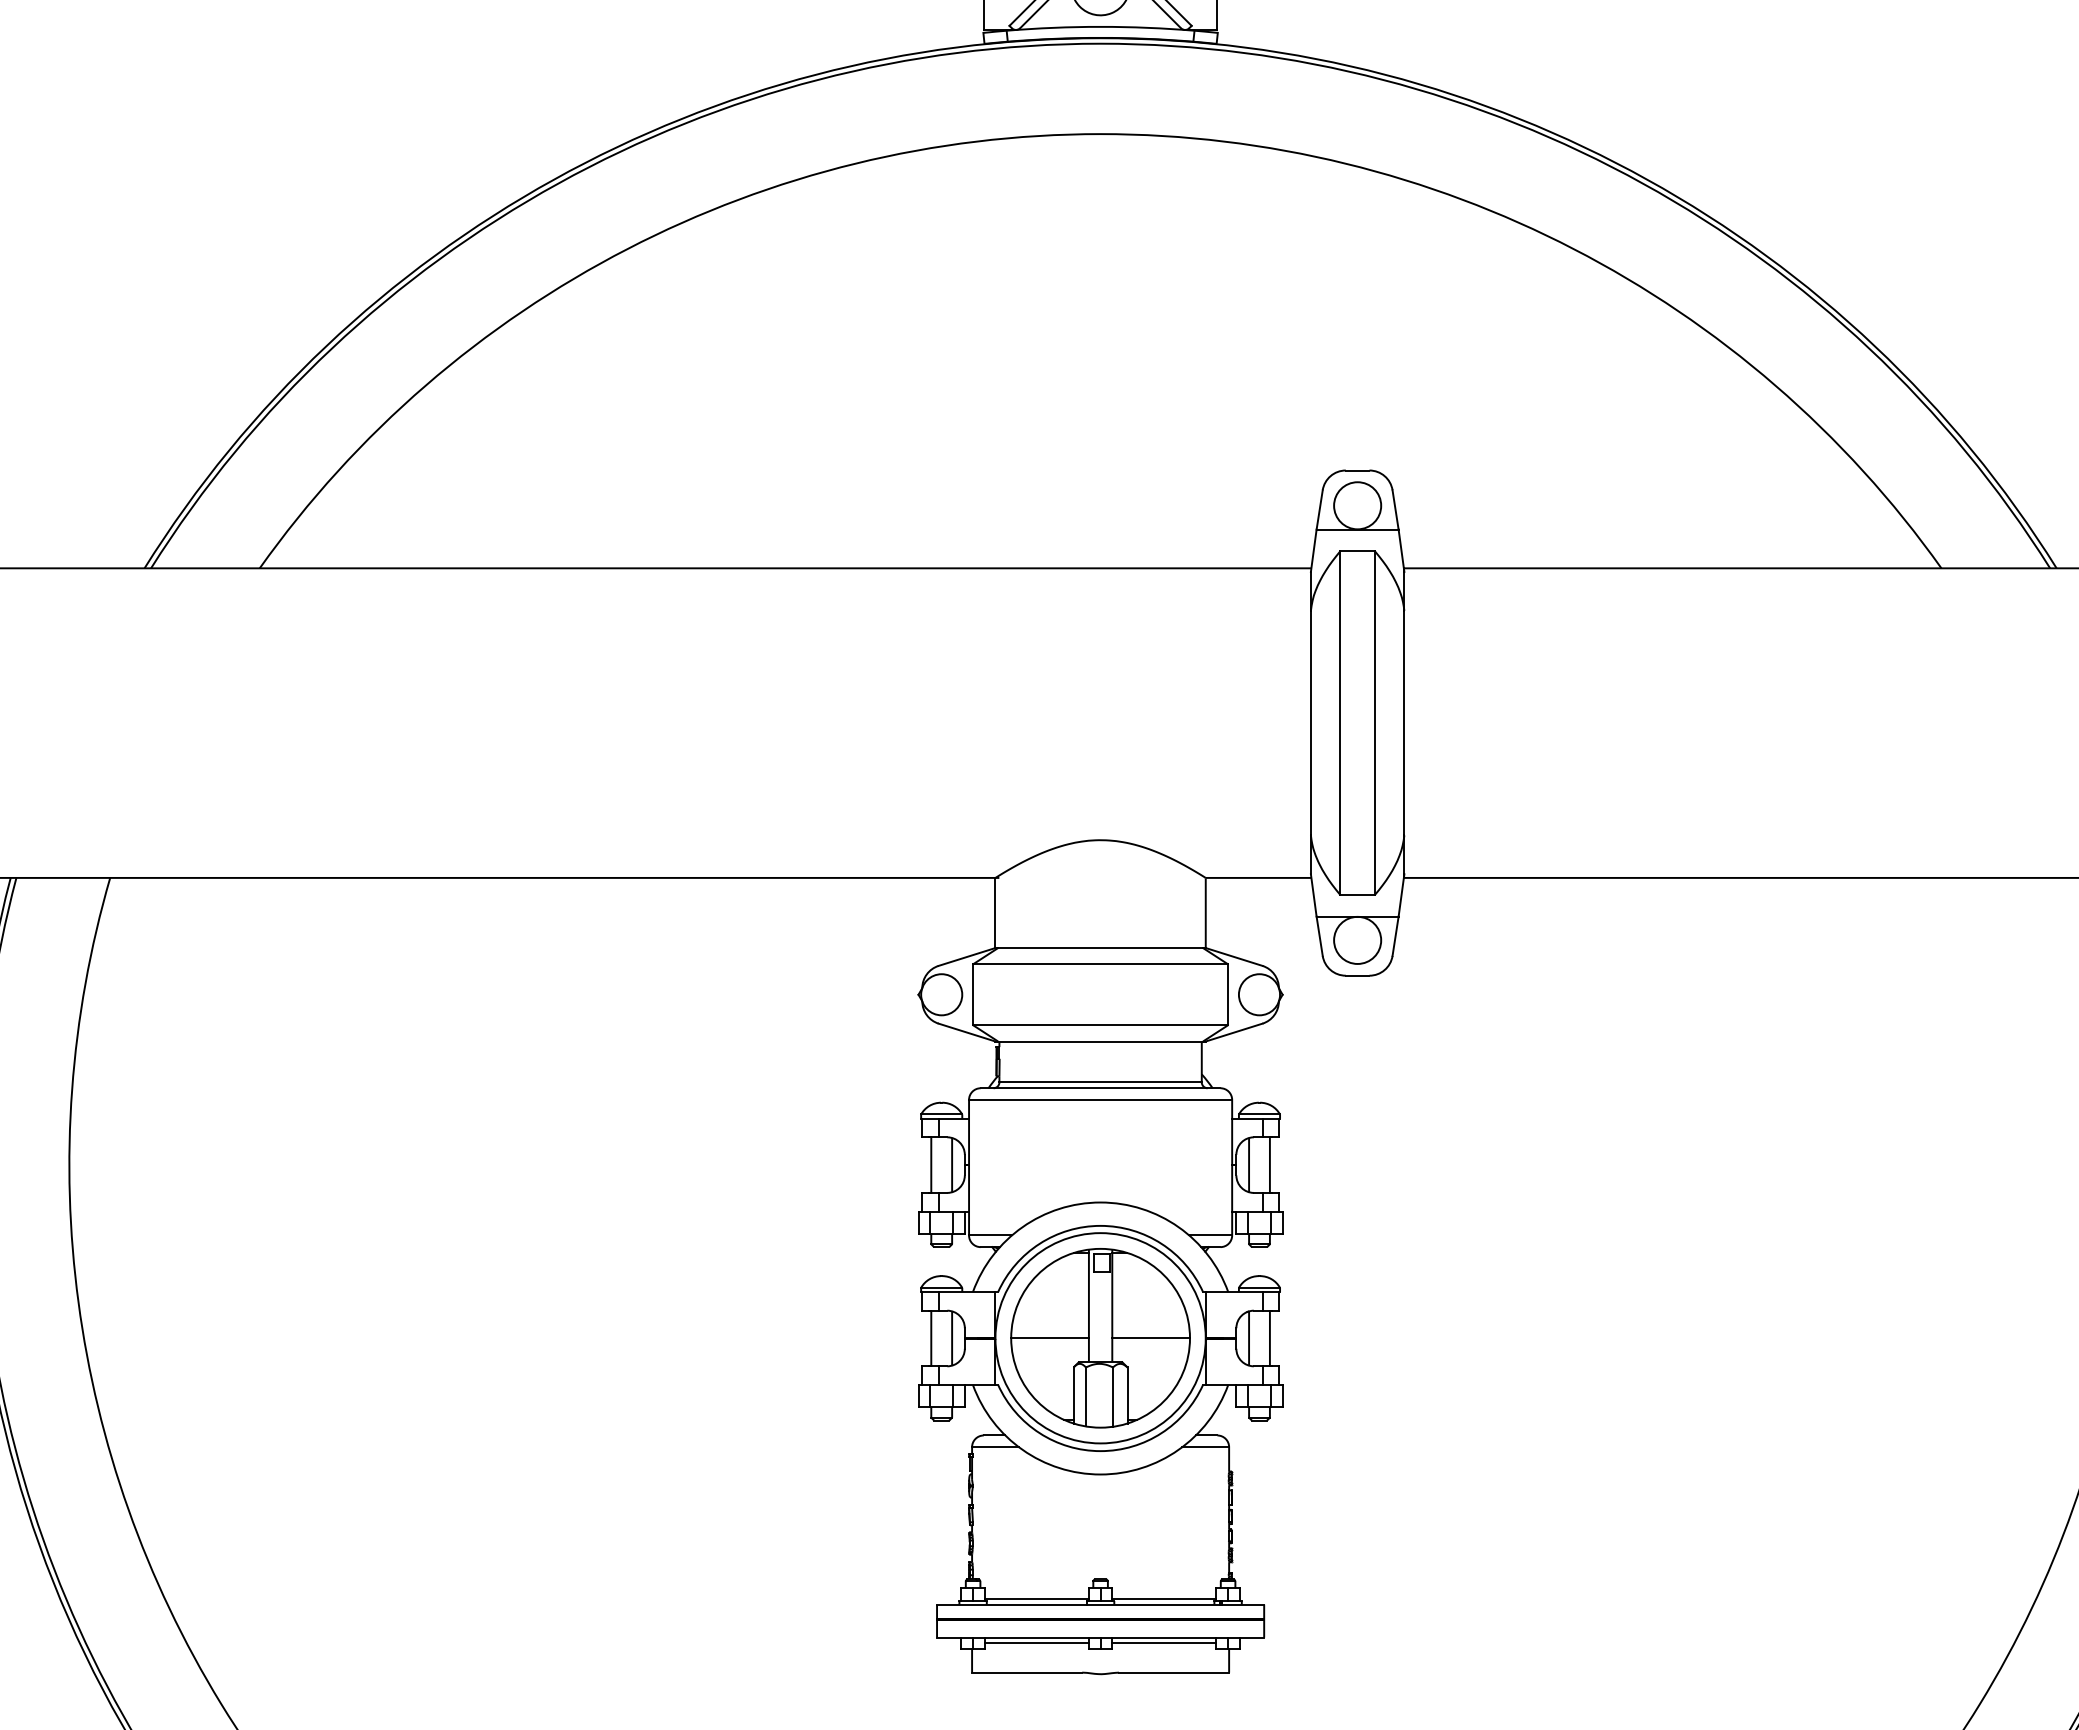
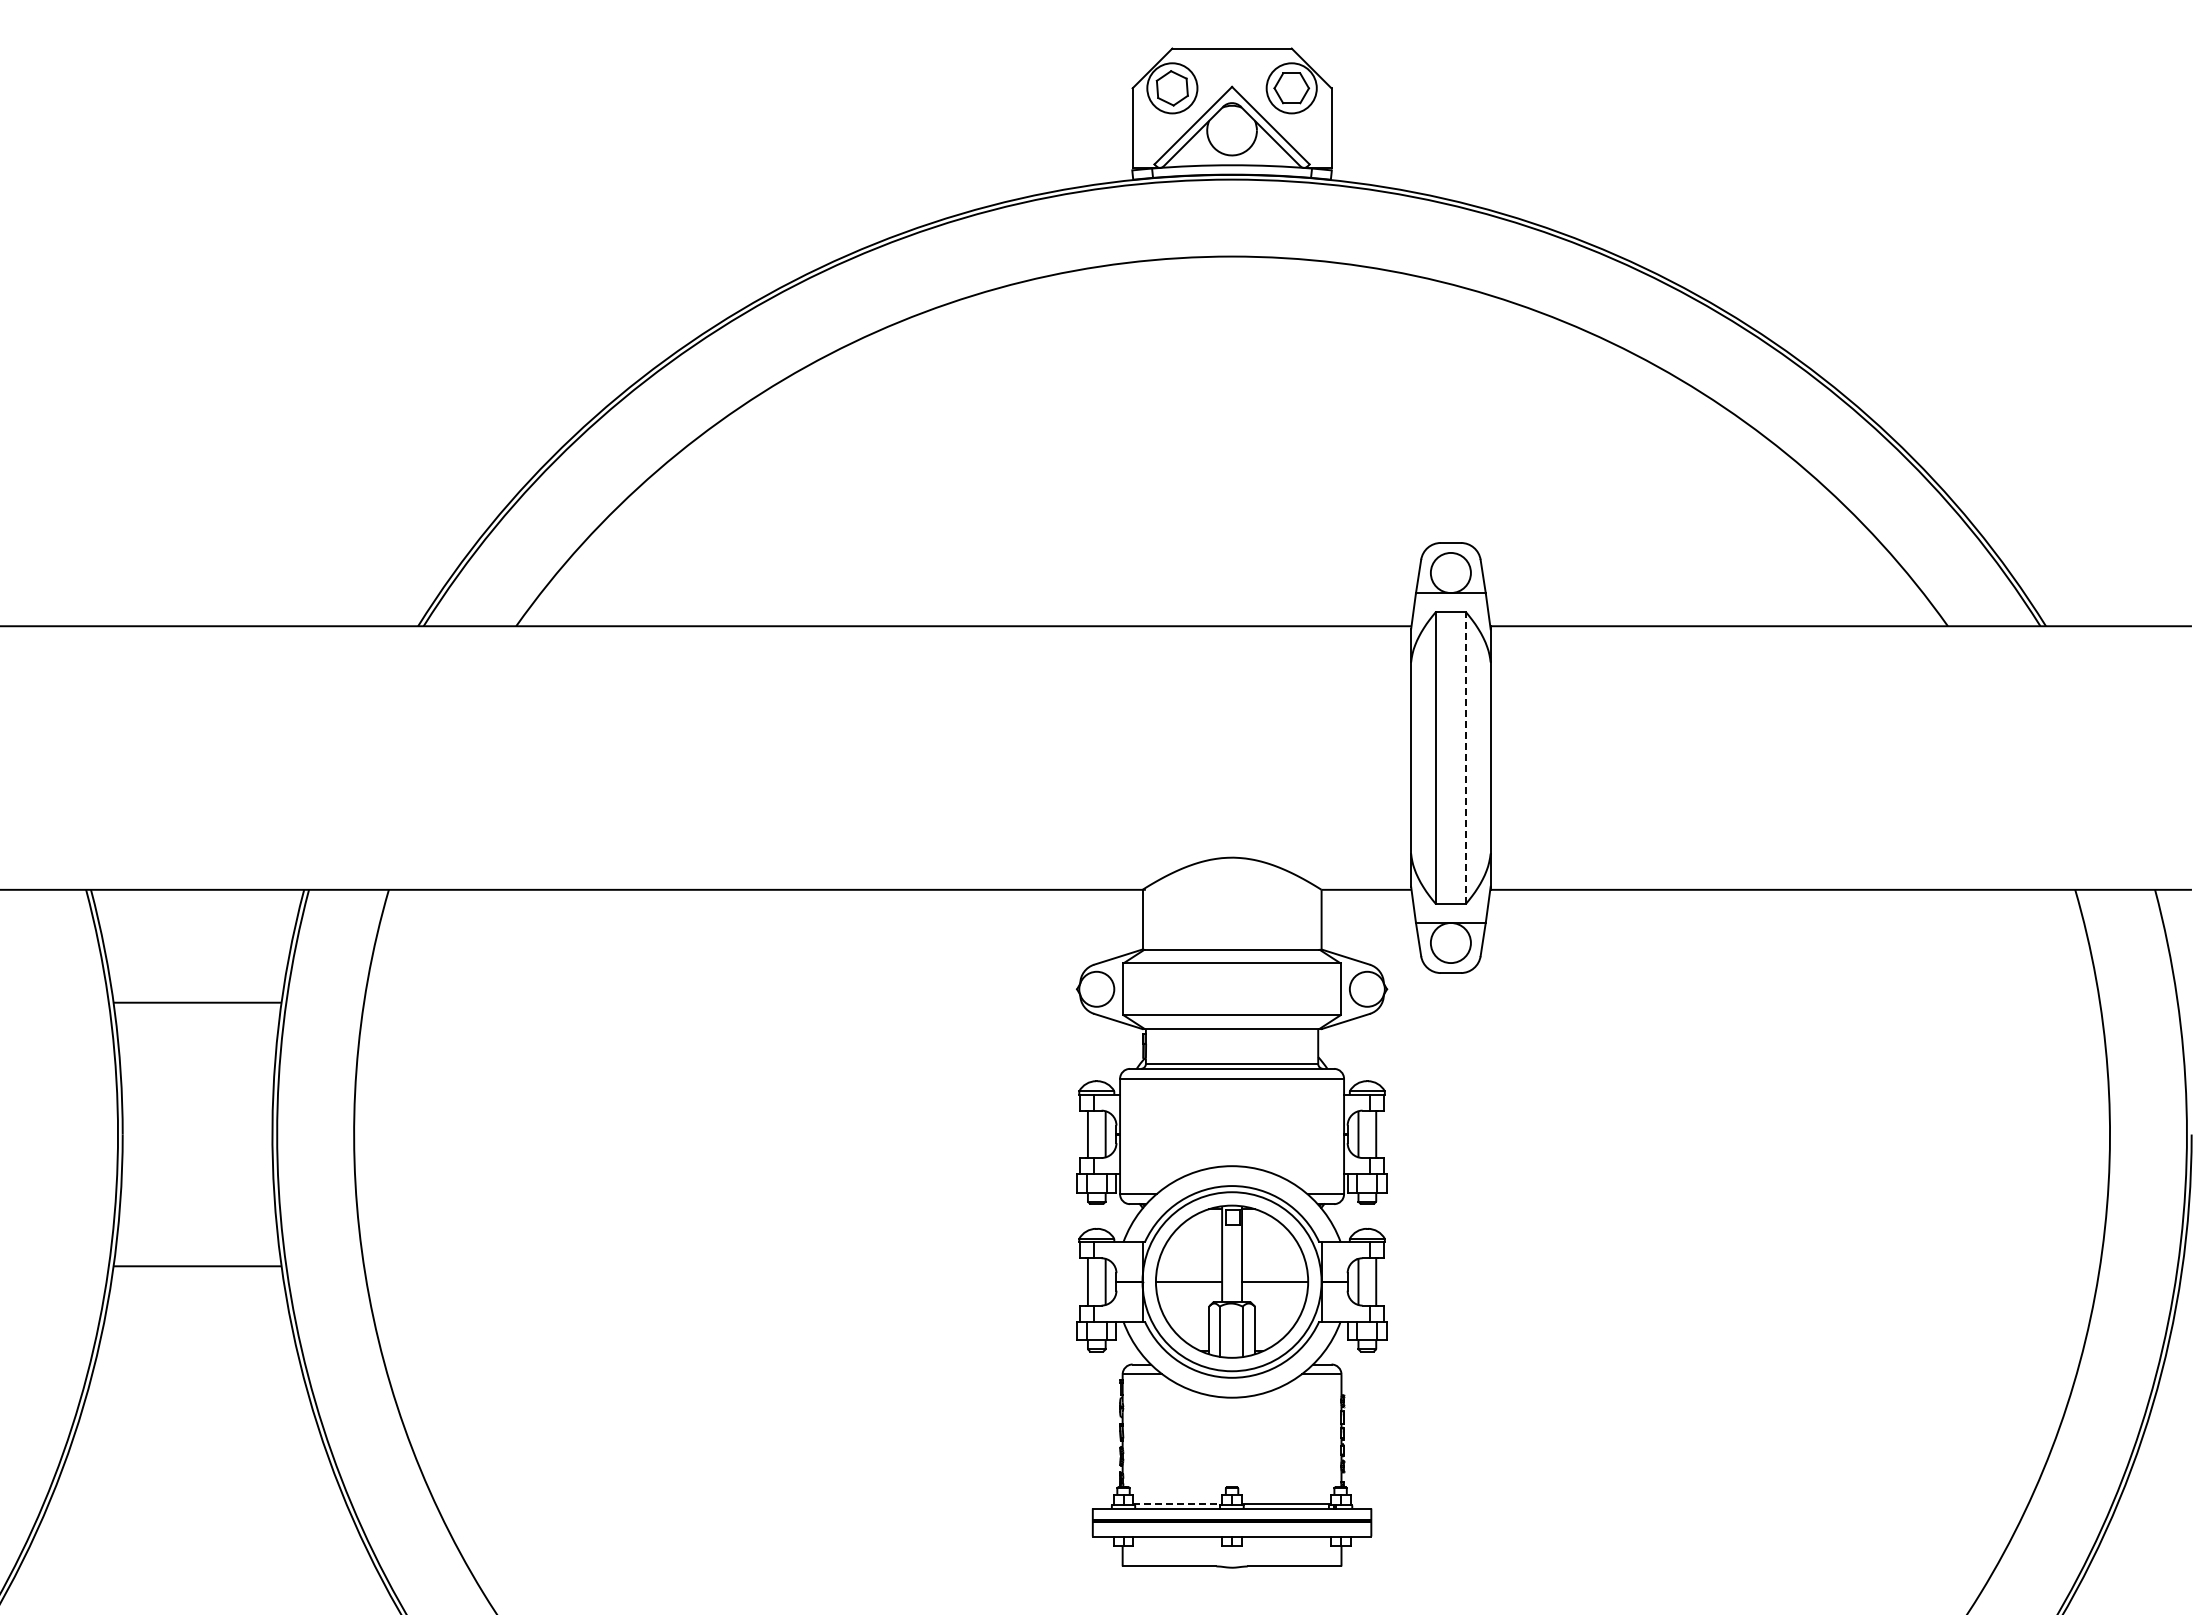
line: (1374, 722) -> (1465, 757), solid -> dashed
line: (1037, 1598) -> (1178, 1503), solid -> dashed
line: (1036, 1643) -> (1177, 1541), removed
line: (1164, 1643) -> (1286, 1541), removed

